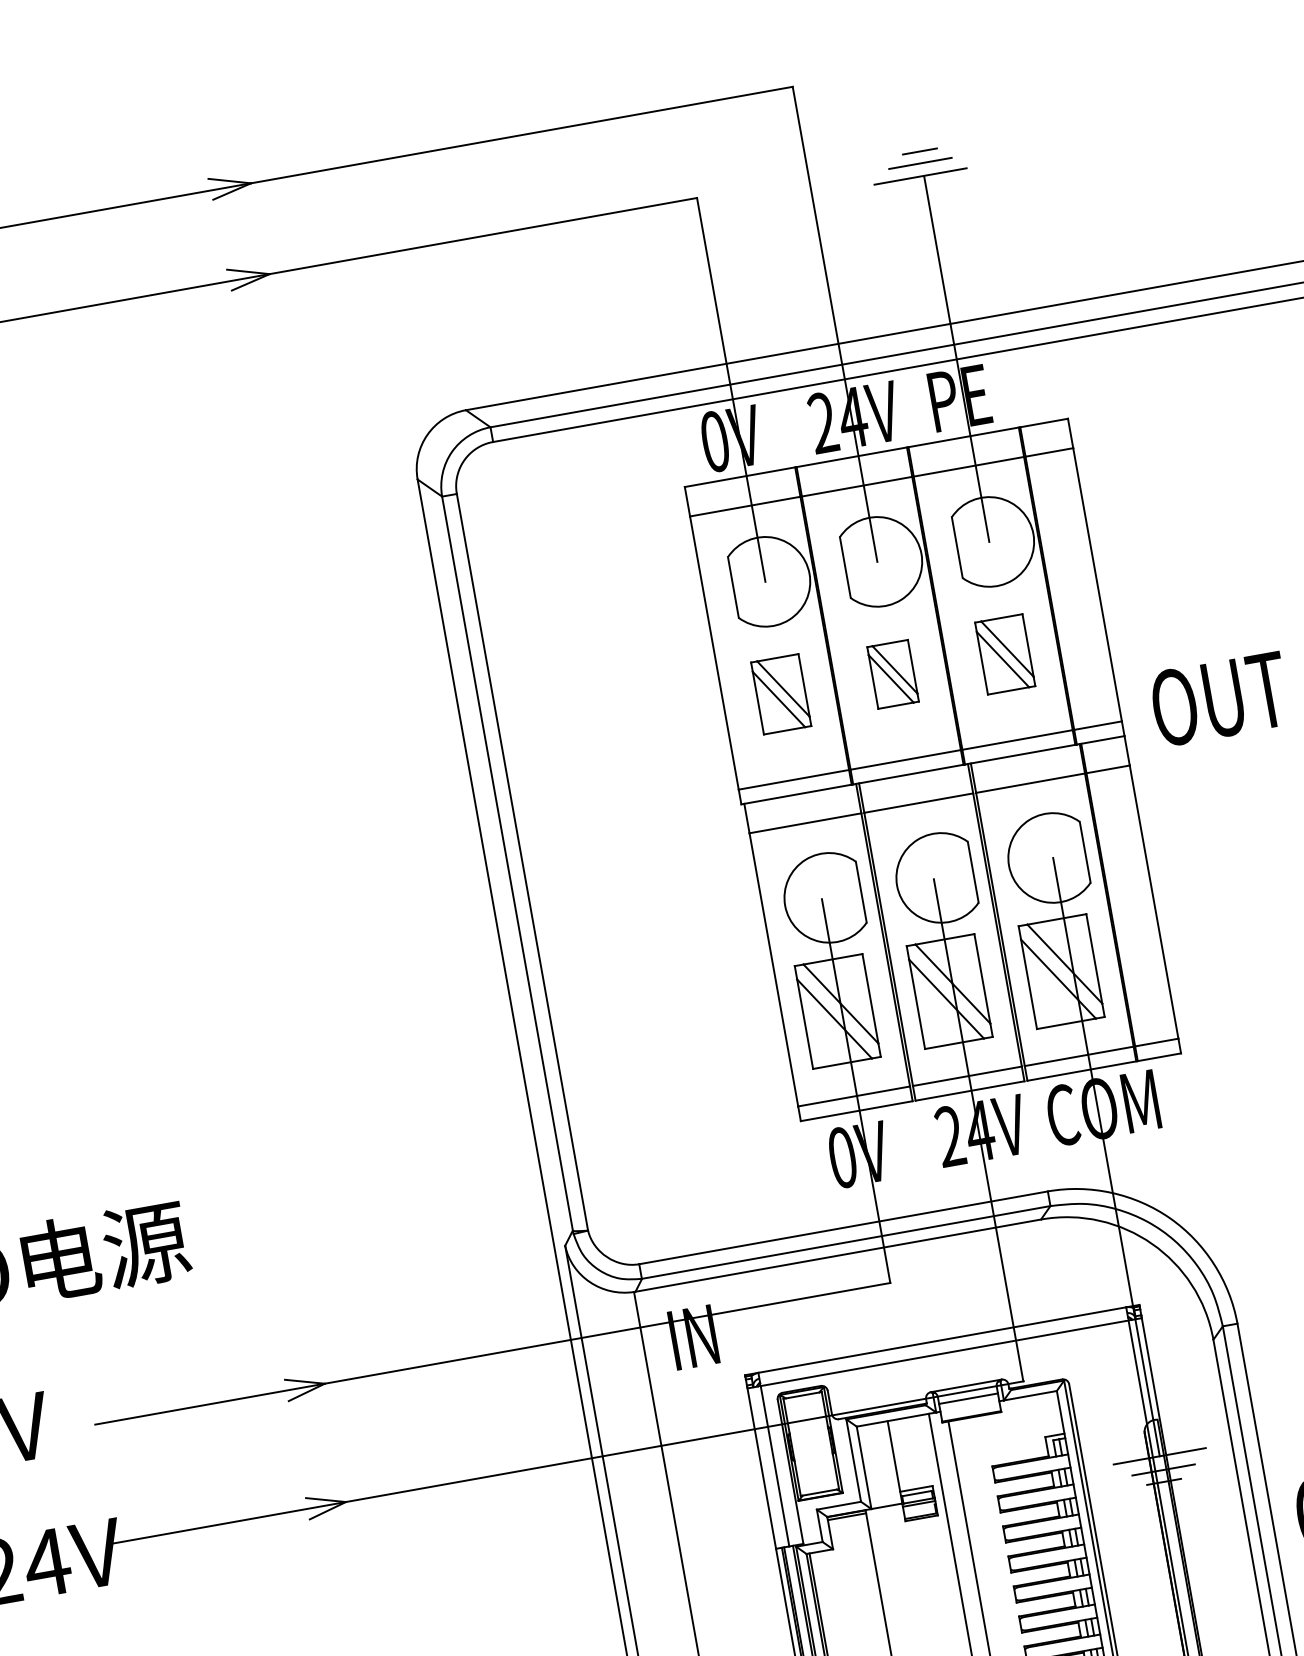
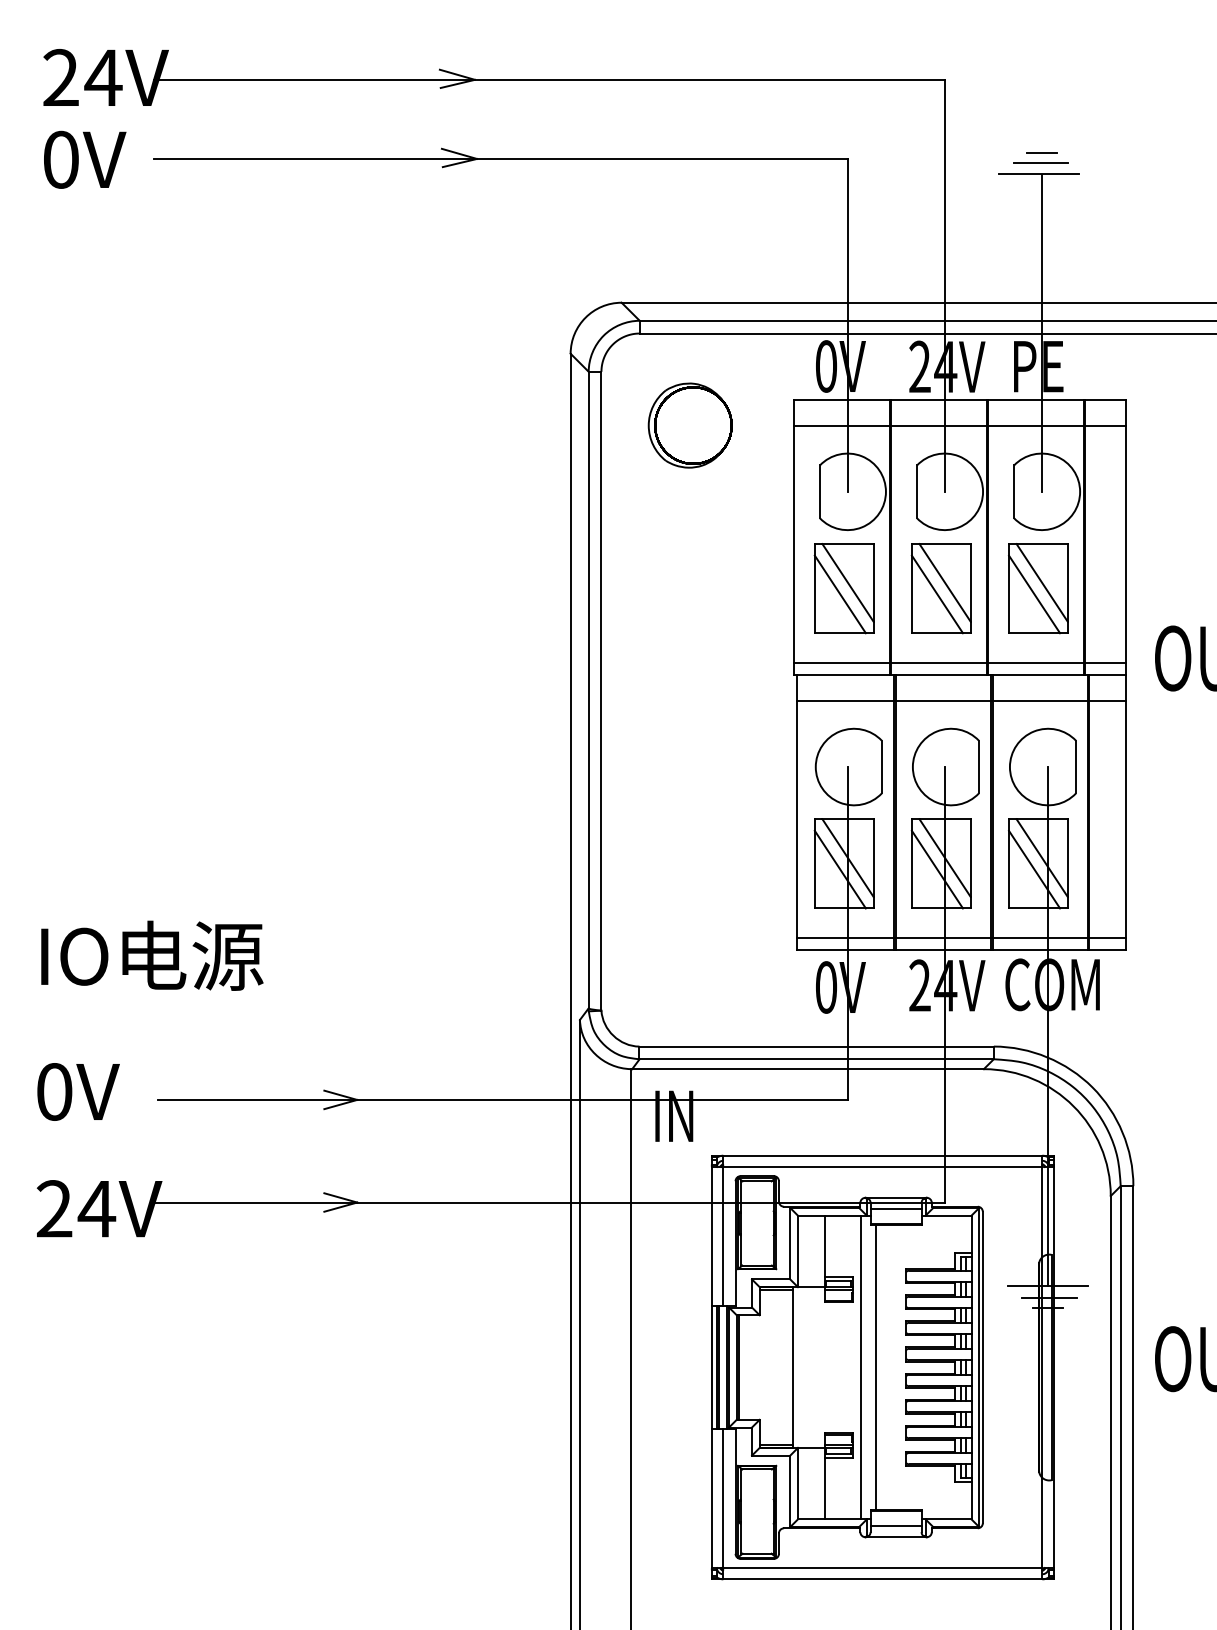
part: (569, 537) -> (689, 425), added
part: (1005, 654) -> (1038, 588), size x1.43
part: (892, 674) -> (940, 588), size x1.67
part: (780, 694) -> (843, 588), size x1.43

